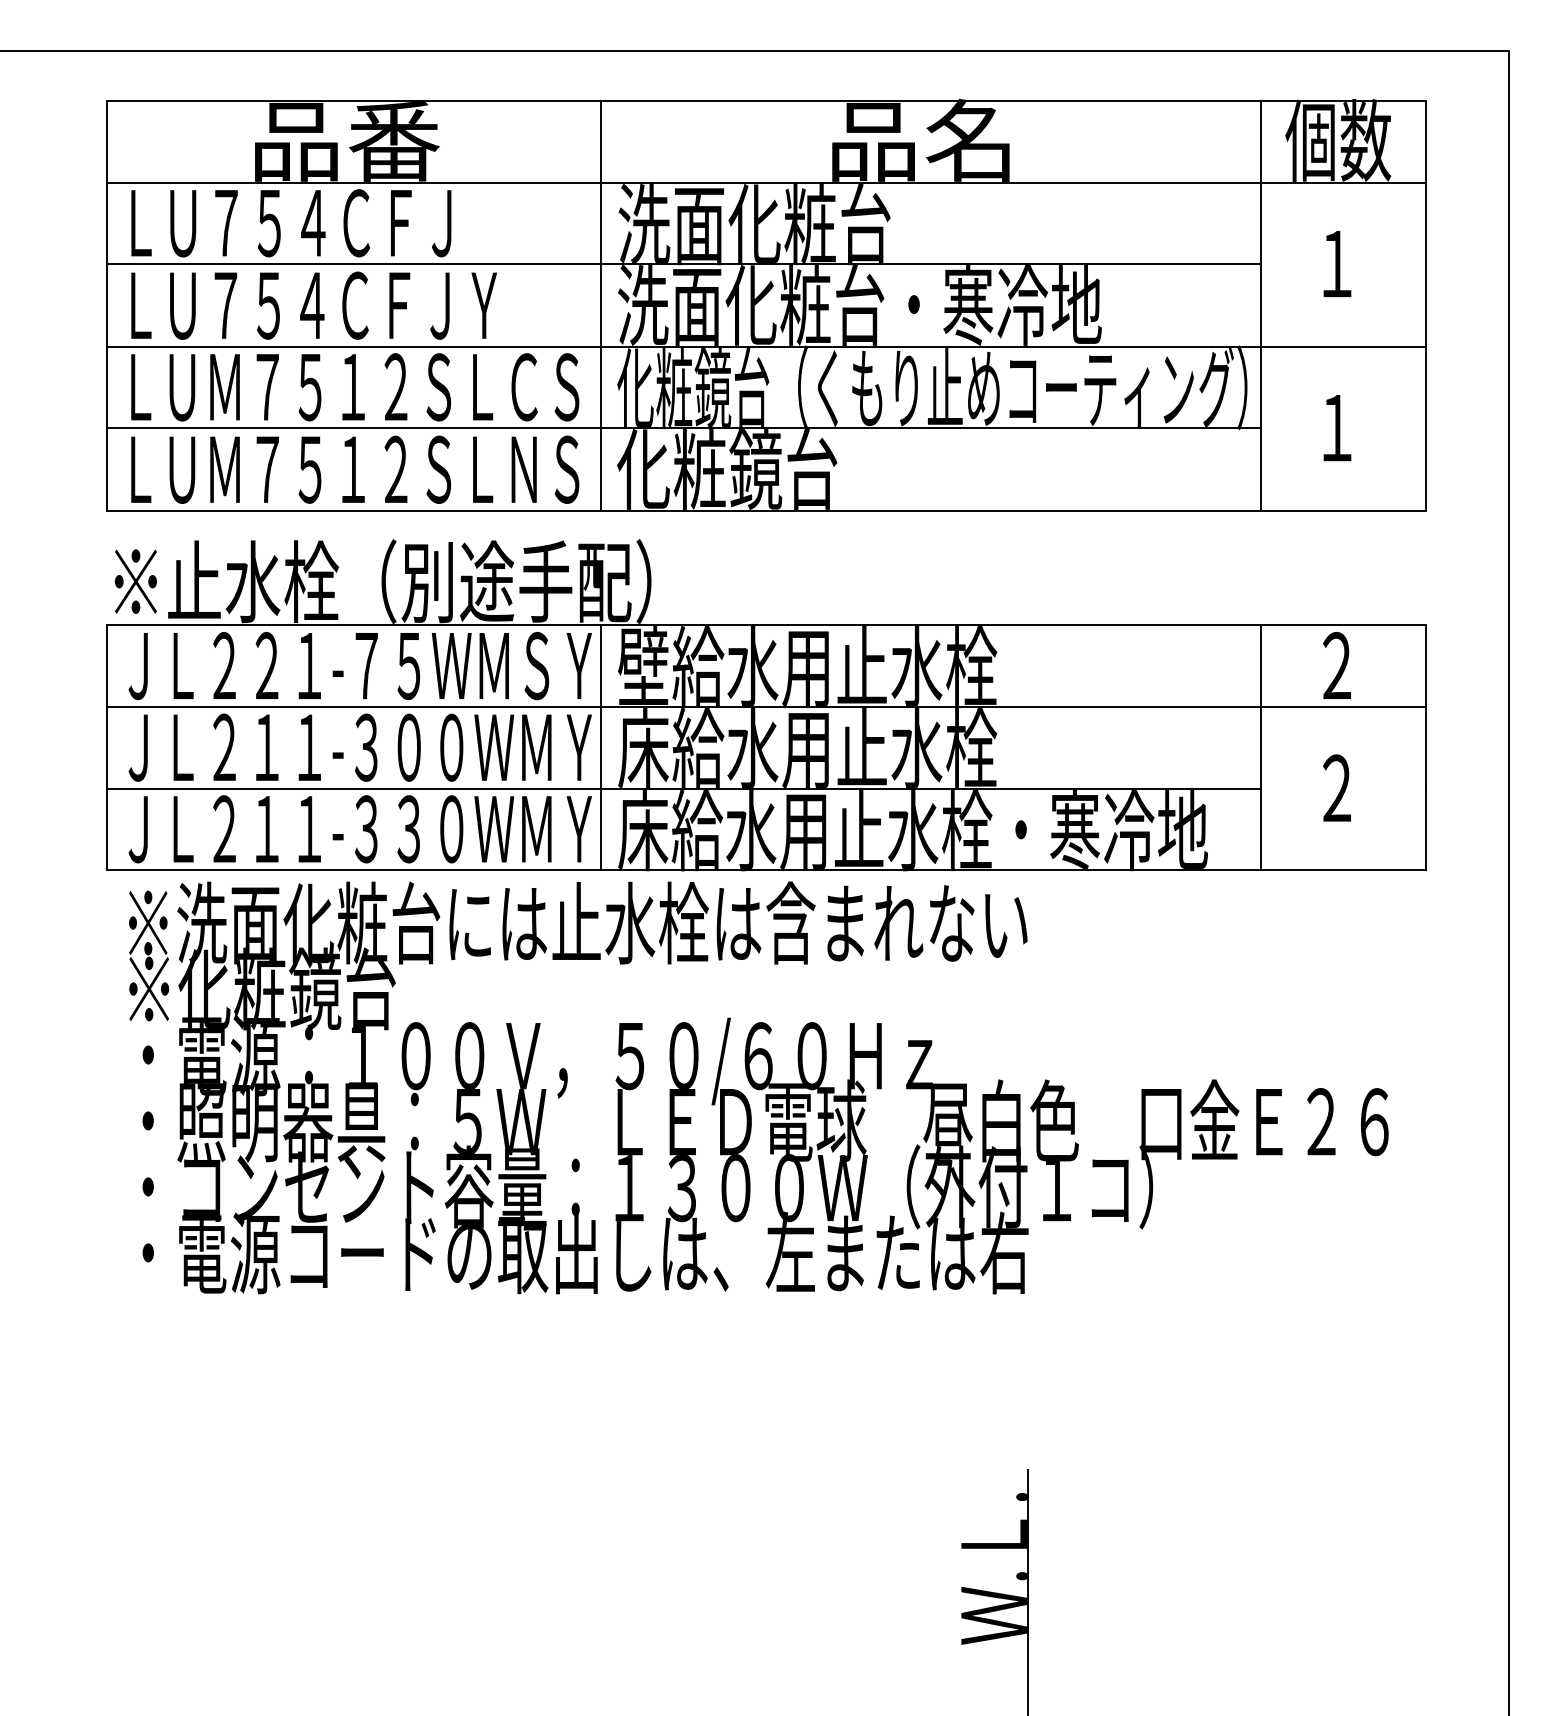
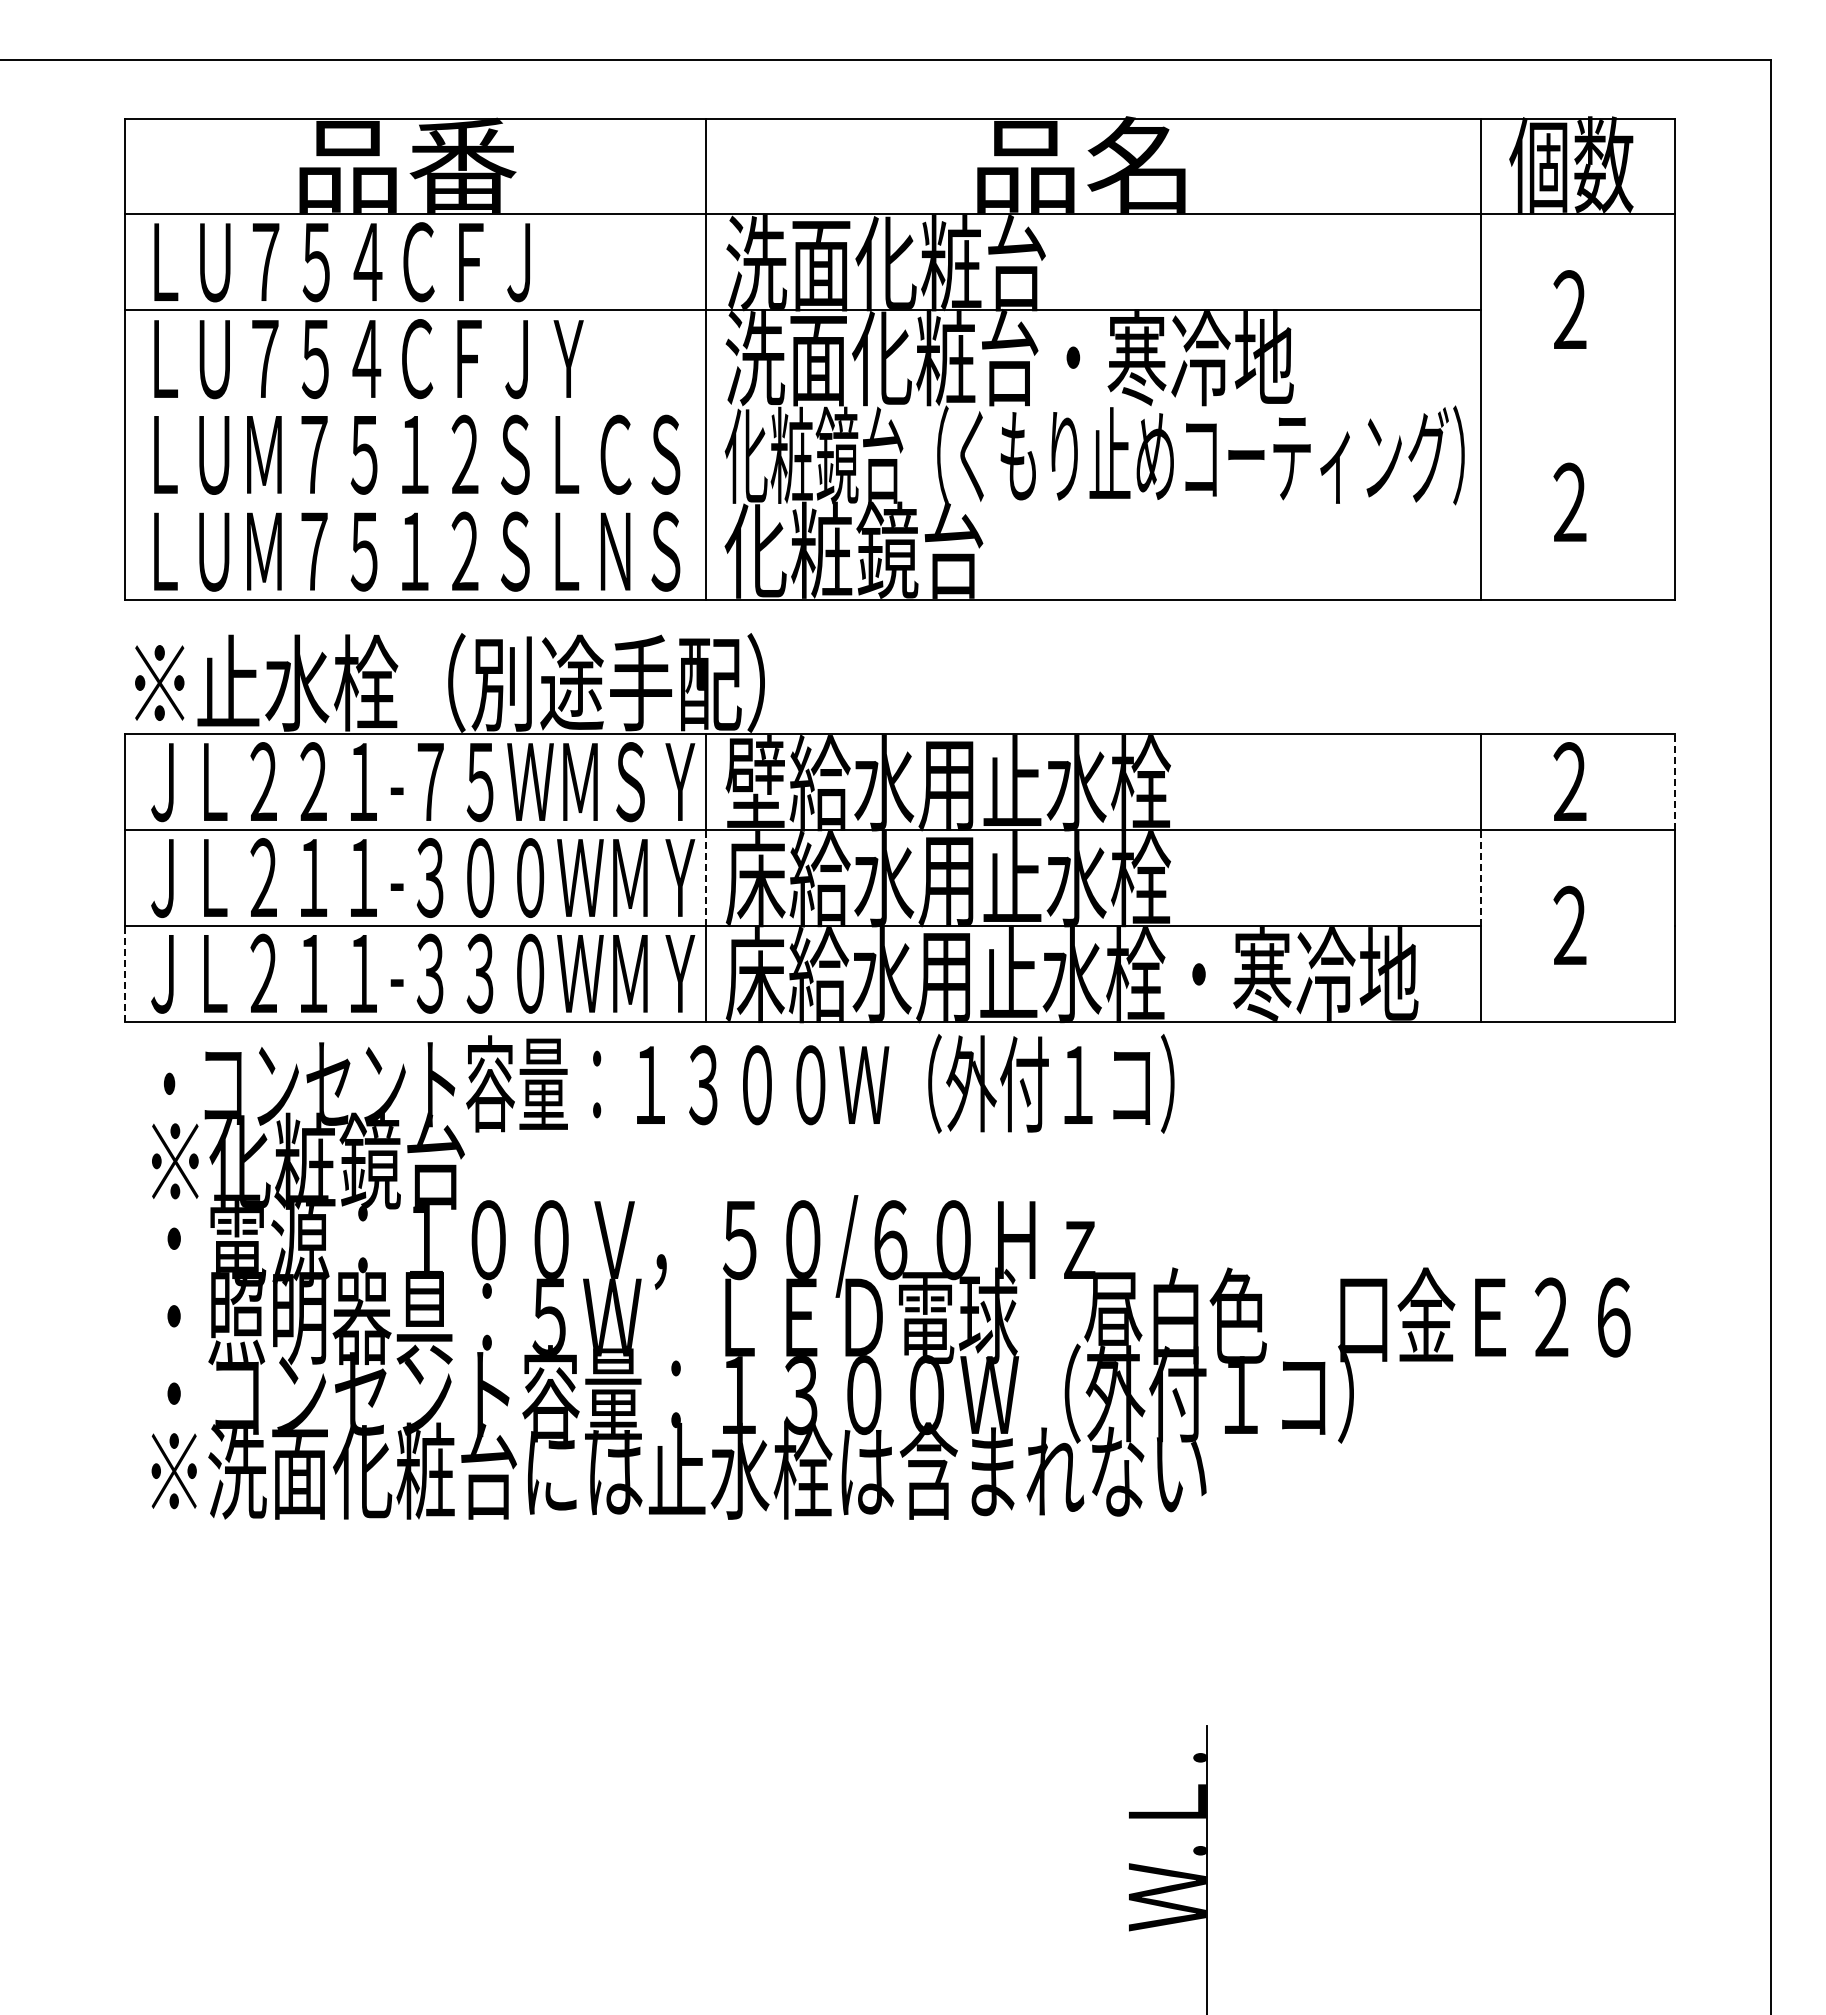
text: (1336, 263) -> (1569, 309), １ -> ２
line: (766, 346) -> (899, 407), removed
line: (683, 427) -> (802, 502), removed
text: (1336, 427) -> (1569, 501), １ -> ２
line: (1426, 666) -> (1674, 782), solid -> dashed
line: (601, 748) -> (706, 878), solid -> dashed
line: (1260, 748) -> (1480, 878), solid -> dashed
line: (106, 829) -> (125, 973), solid -> dashed
text: (577, 922) -> (678, 1083), ※洗面化粧台には止水栓は含まれない -> ・コンセント容量：１３００Ｗ（外付１コ）
text: (578, 1252) -> (679, 1470), ・電源コードの取出しは、左または右 -> ※洗面化粧台には止水栓は含まれない

